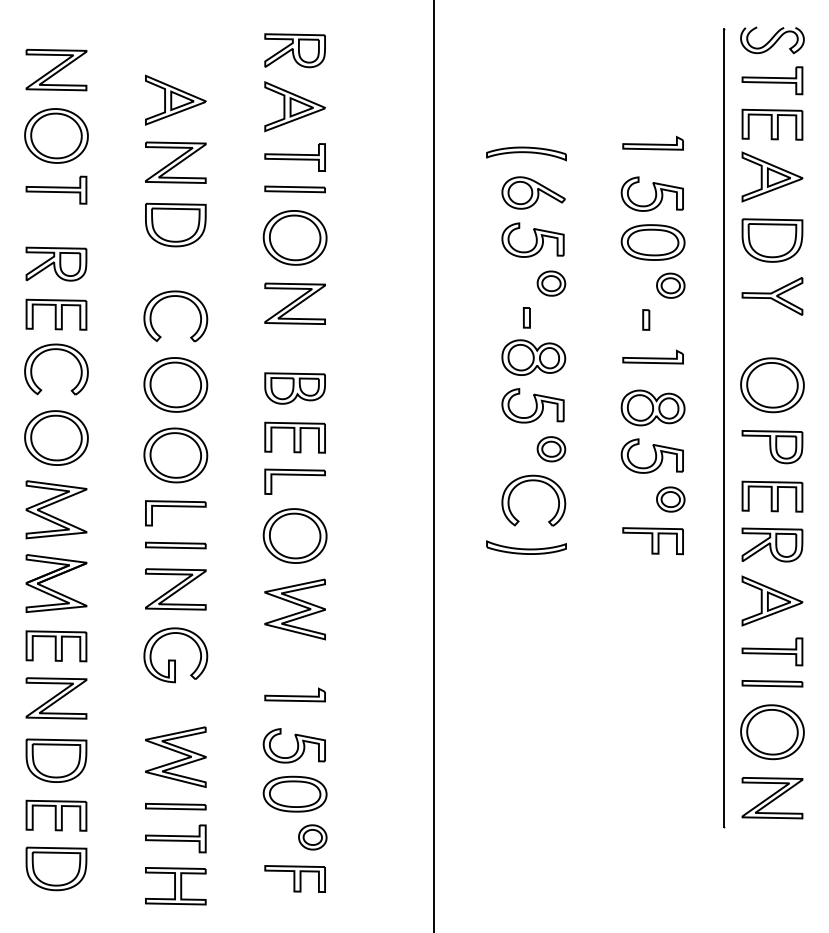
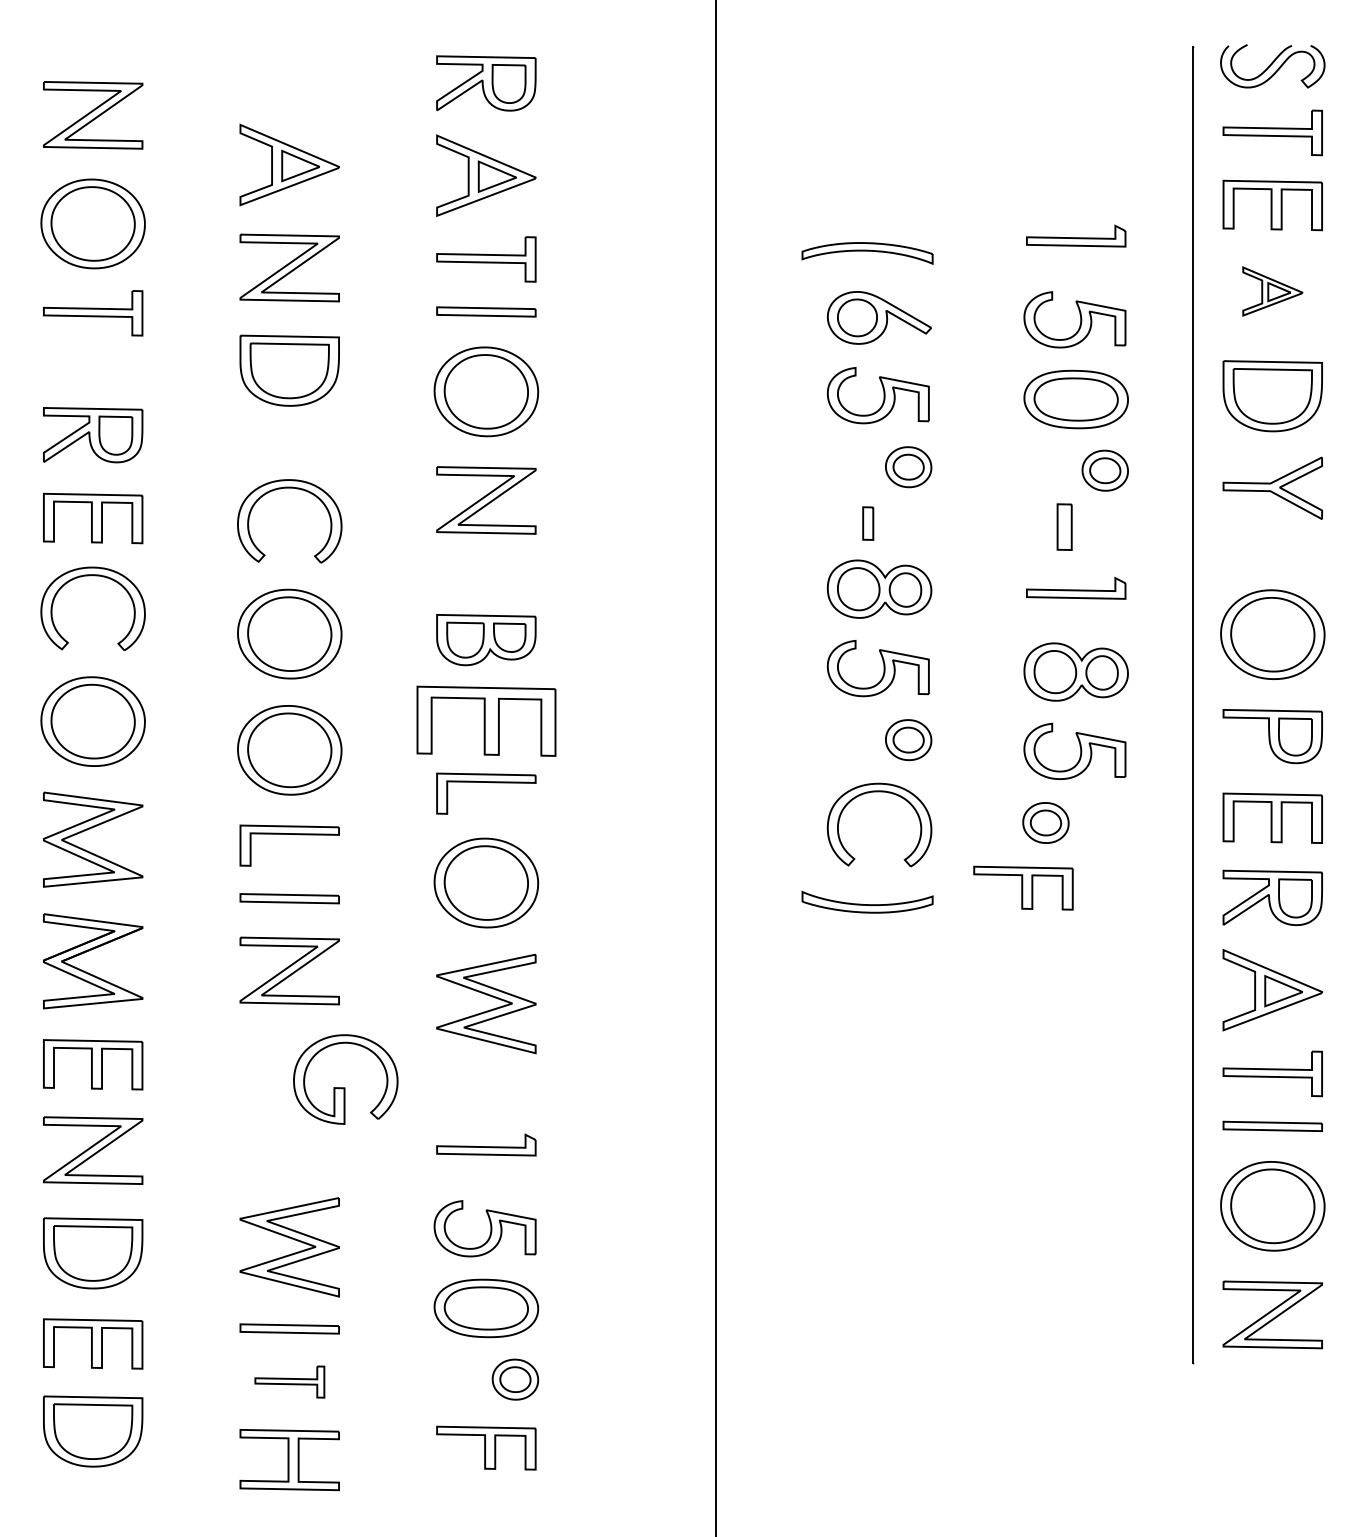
part: (772, 176) -> (1272, 290), size x0.6
part: (646, 319) -> (1065, 526), size x1.4
part: (294, 437) -> (485, 720), size x1.4
part: (670, 499) -> (1045, 822), moved
part: (652, 541) -> (1022, 888), moved
part: (175, 655) -> (345, 1079), moved
part: (175, 838) -> (289, 1381), size x0.7

